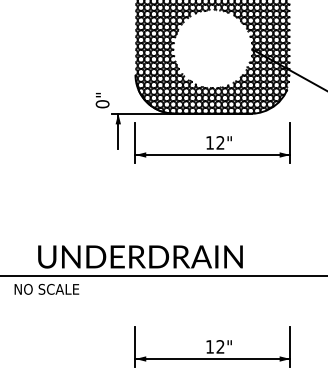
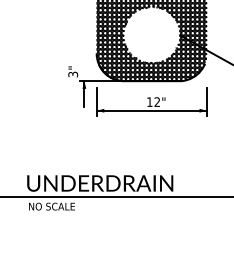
text: (102, 104) -> (73, 74), 0" -> 3"
text: (46, 289) -> (51, 206), moved
part: (212, 346) -> (151, 247), removed

